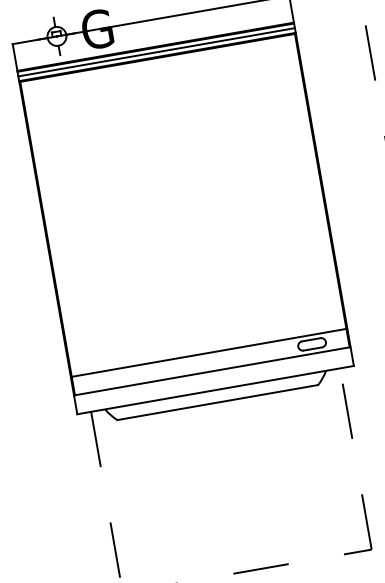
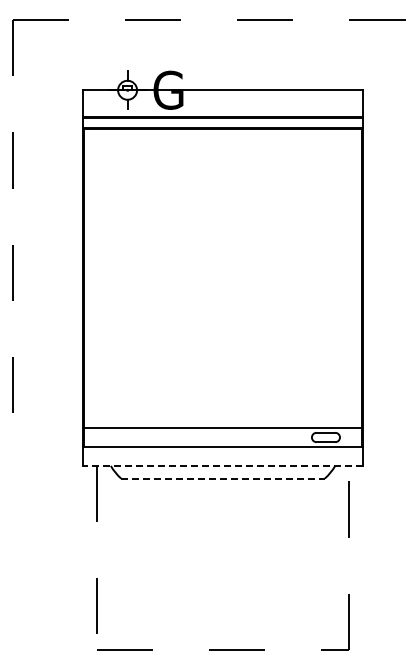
line: (156, 52) -> (222, 123), removed
line: (214, 389) -> (222, 465), solid -> dashed
line: (218, 402) -> (223, 478), solid -> dashed

